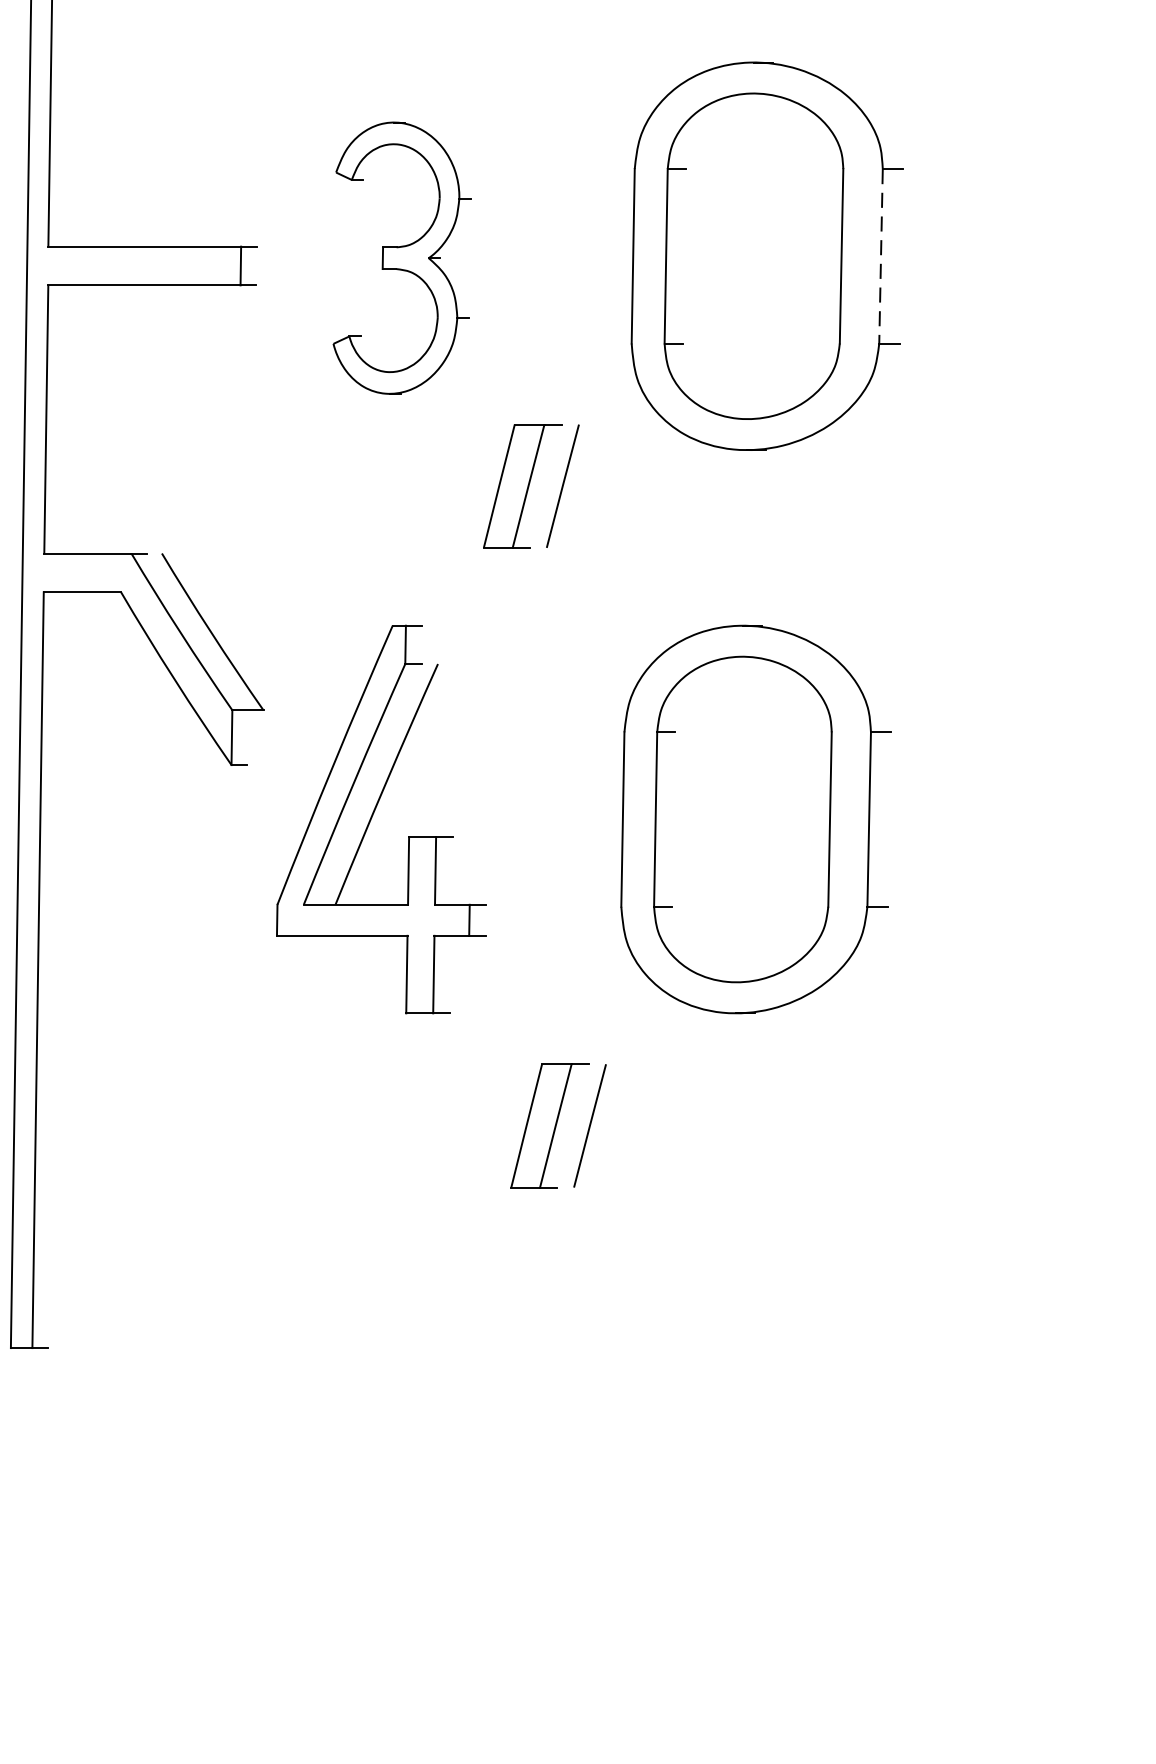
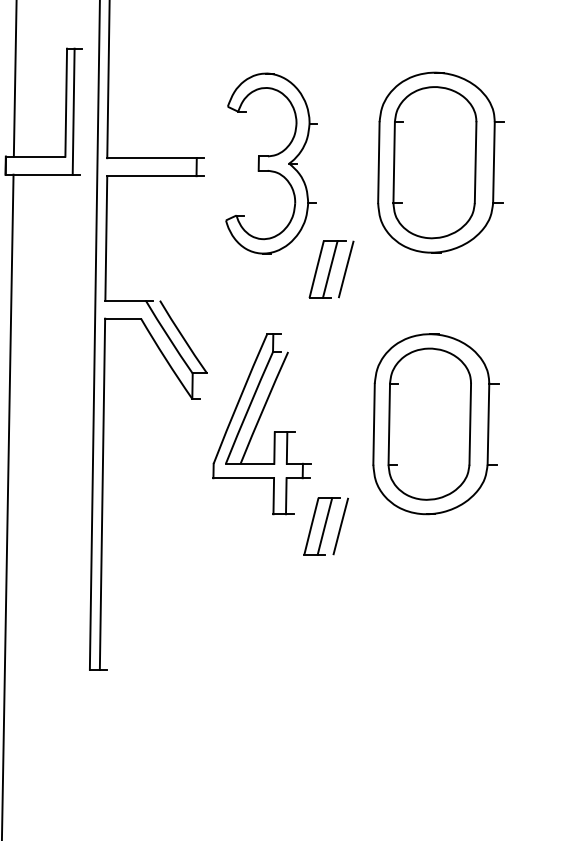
line: (880, 255) -> (493, 162), dashed -> solid
part: (402, 258) -> (271, 163), size x1.43
part: (557, 1125) -> (325, 526), moved

